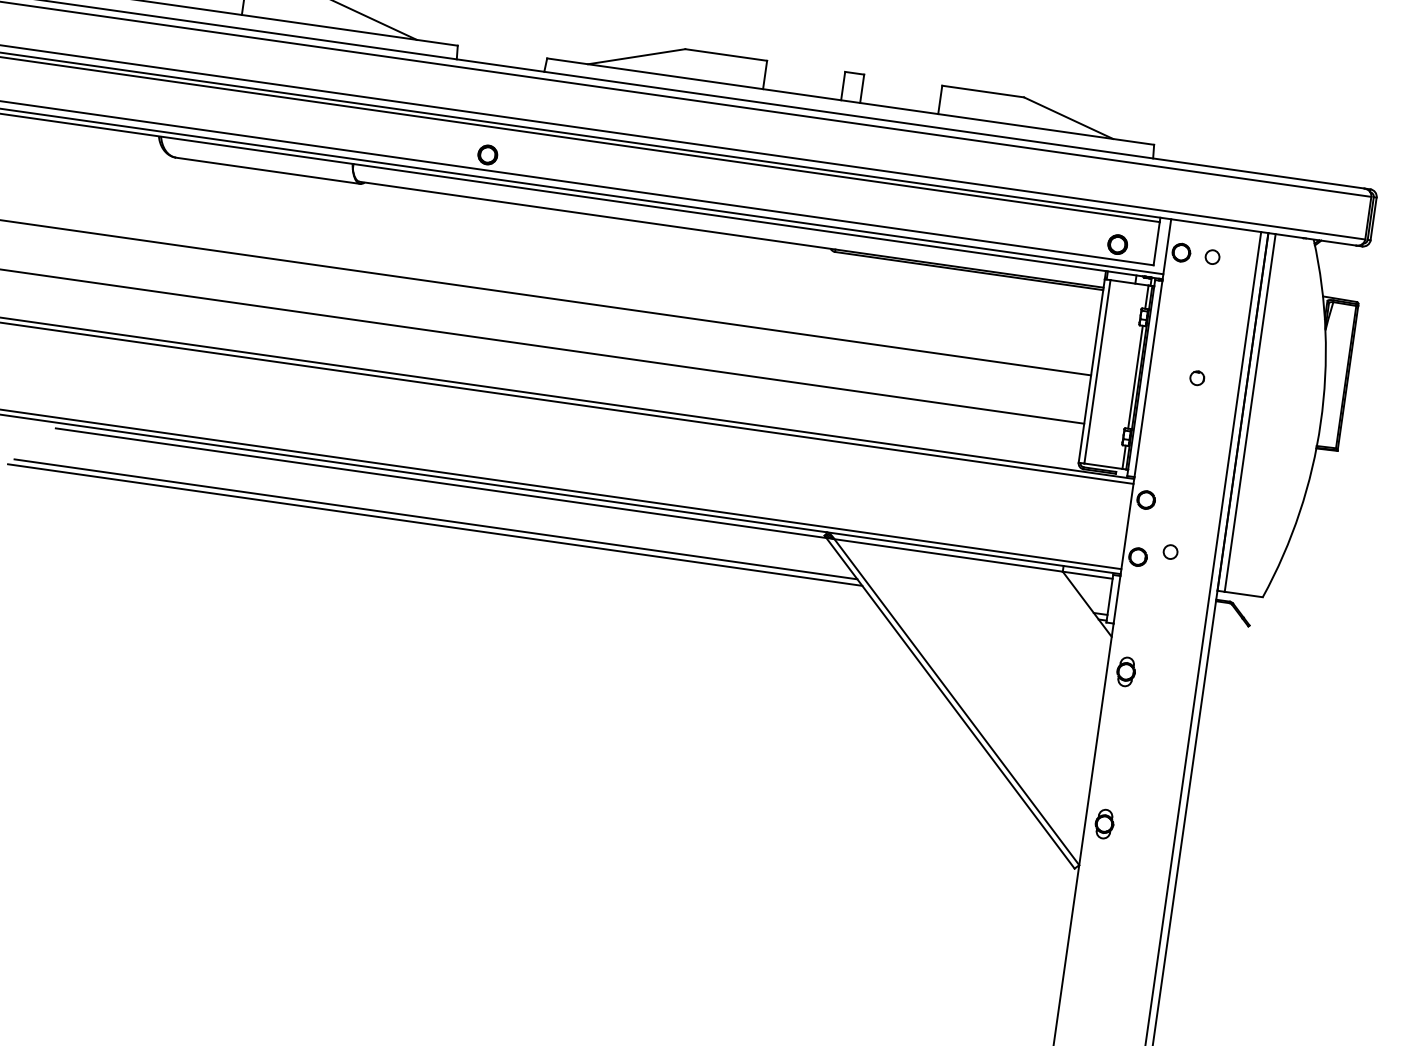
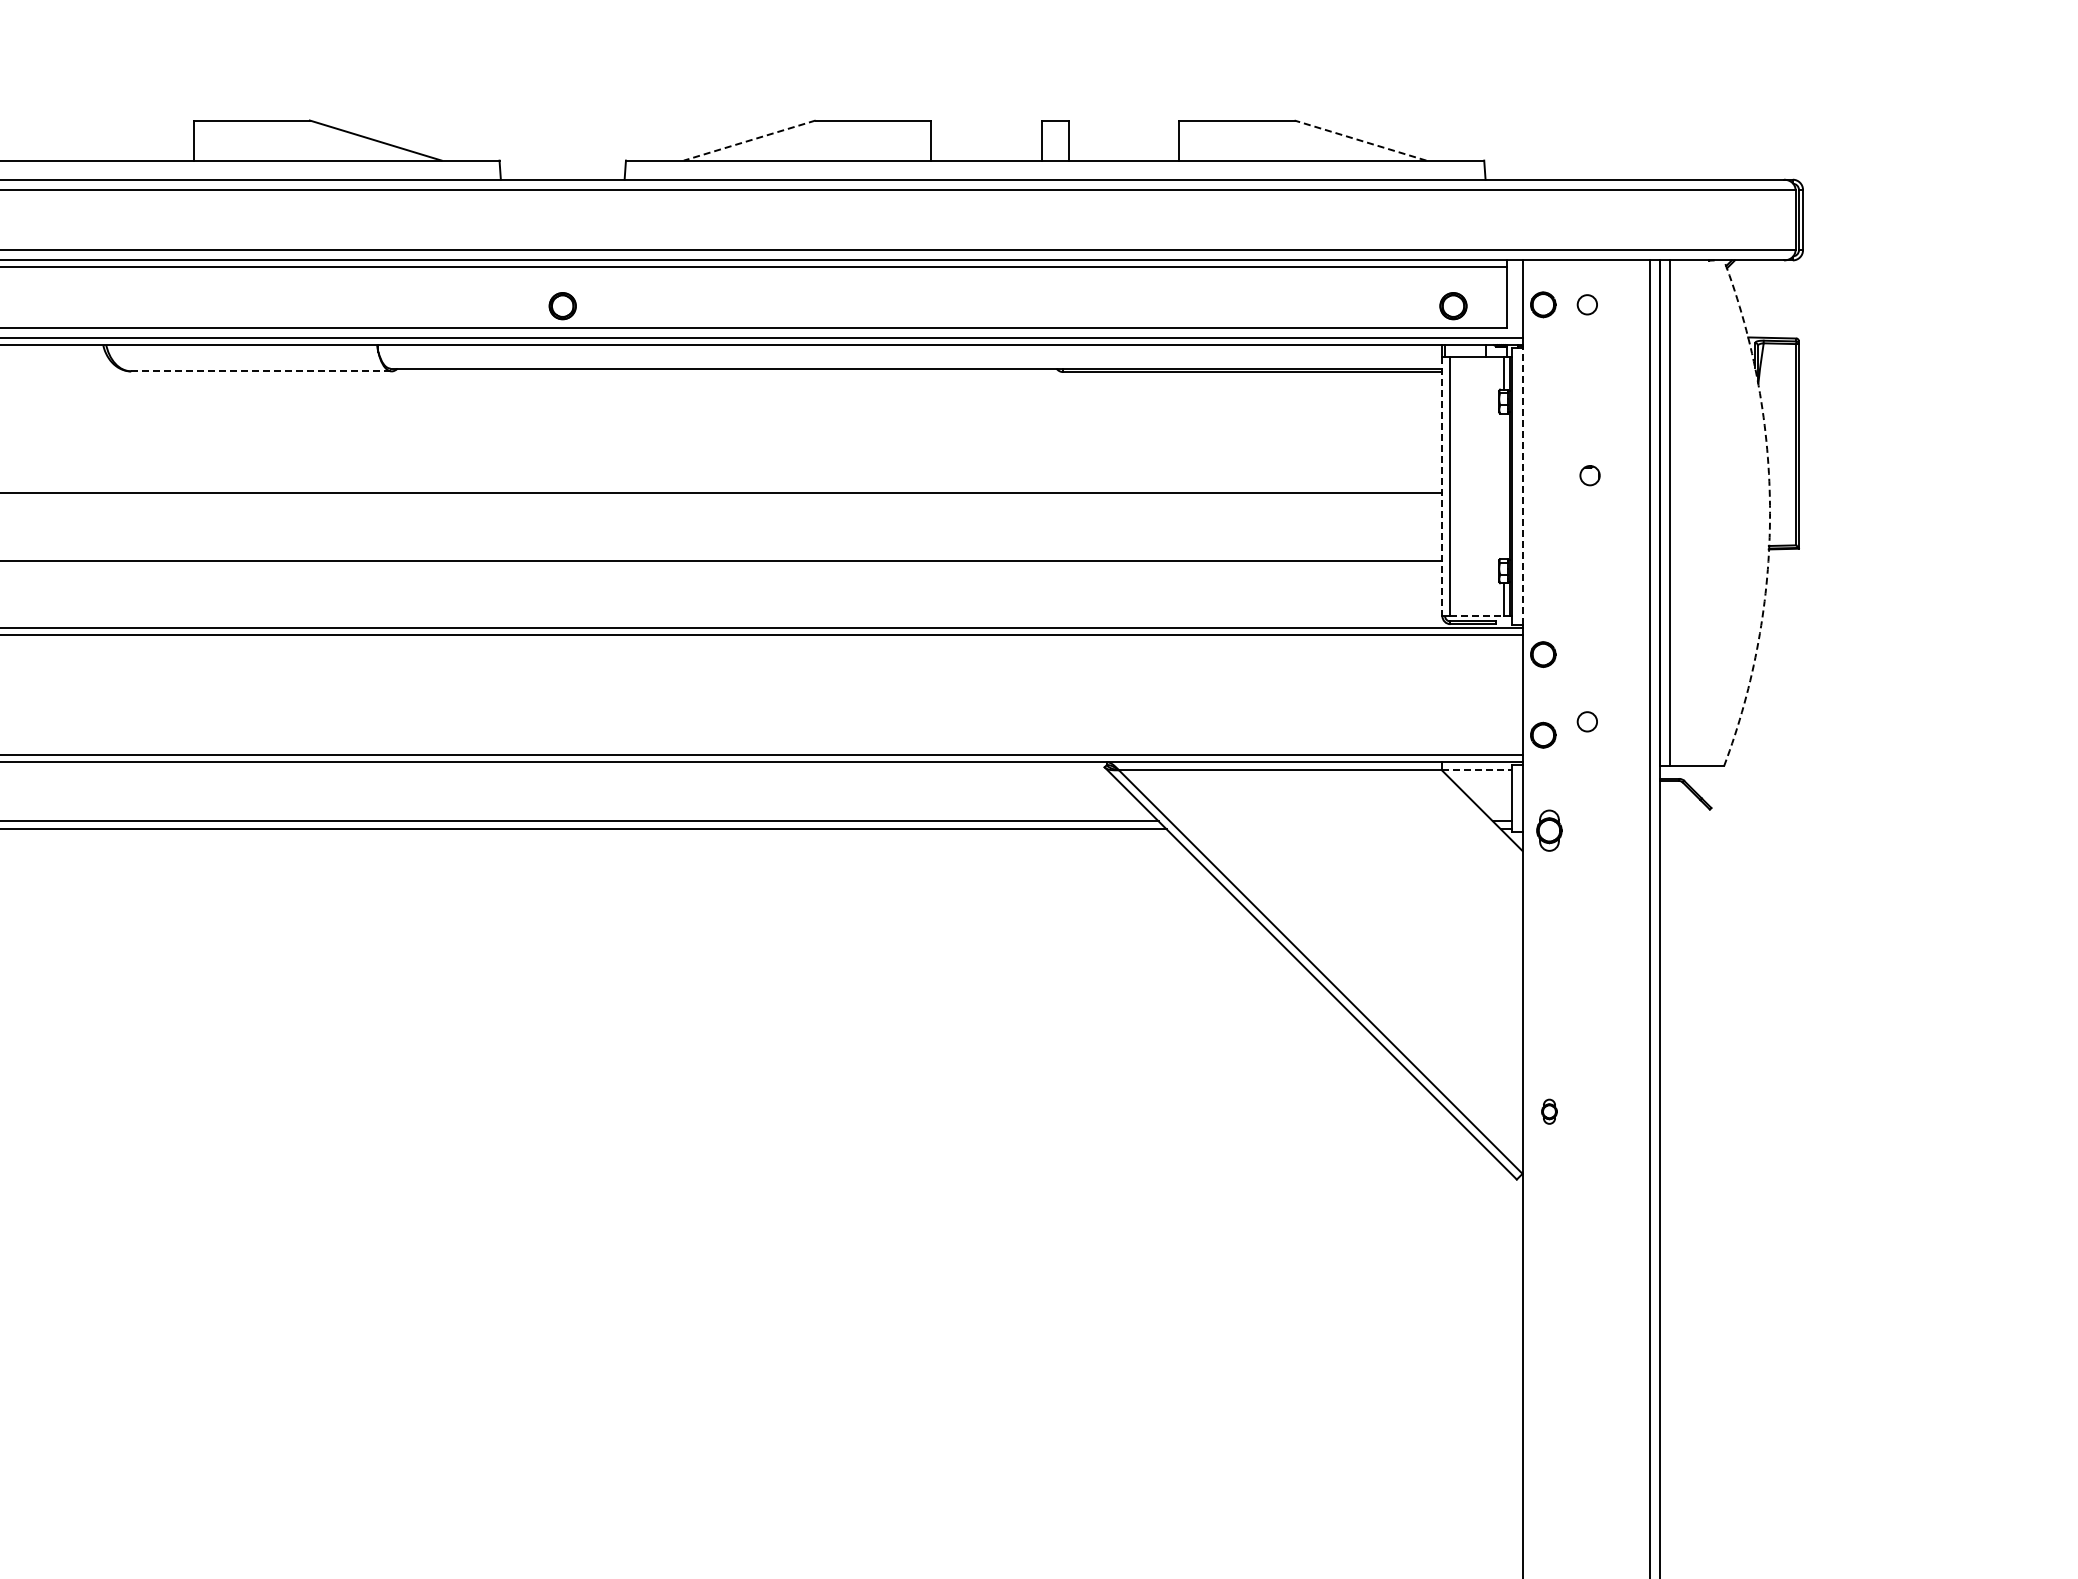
line: (636, 56) -> (749, 140), solid -> dashed
line: (1068, 118) -> (1360, 140), solid -> dashed
line: (268, 170) -> (262, 371), solid -> dashed
line: (1091, 371) -> (1442, 486), solid -> dashed
line: (1135, 377) -> (1504, 486), removed
line: (1148, 379) -> (1522, 486), solid -> dashed
arc: (1321, 423) -> (1770, 513), solid -> dashed
line: (1103, 466) -> (1477, 616), solid -> dashed
line: (440, 483) -> (562, 770), removed
line: (1087, 575) -> (1477, 770), solid -> dashed
part: (1126, 671) -> (1549, 830), moved
part: (1104, 823) -> (1549, 1111), size x0.6

